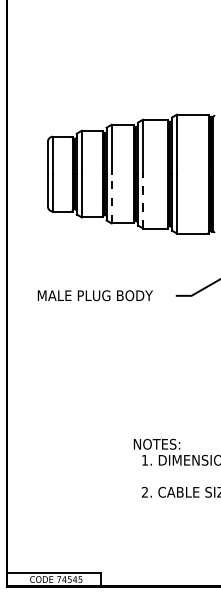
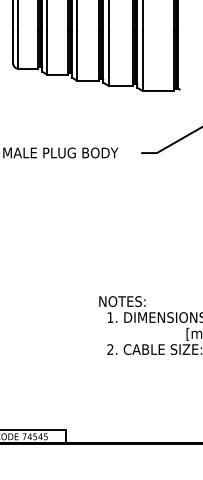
line: (111, 198) -> (76, 55), dashed -> solid
line: (143, 200) -> (108, 57), dashed -> solid

